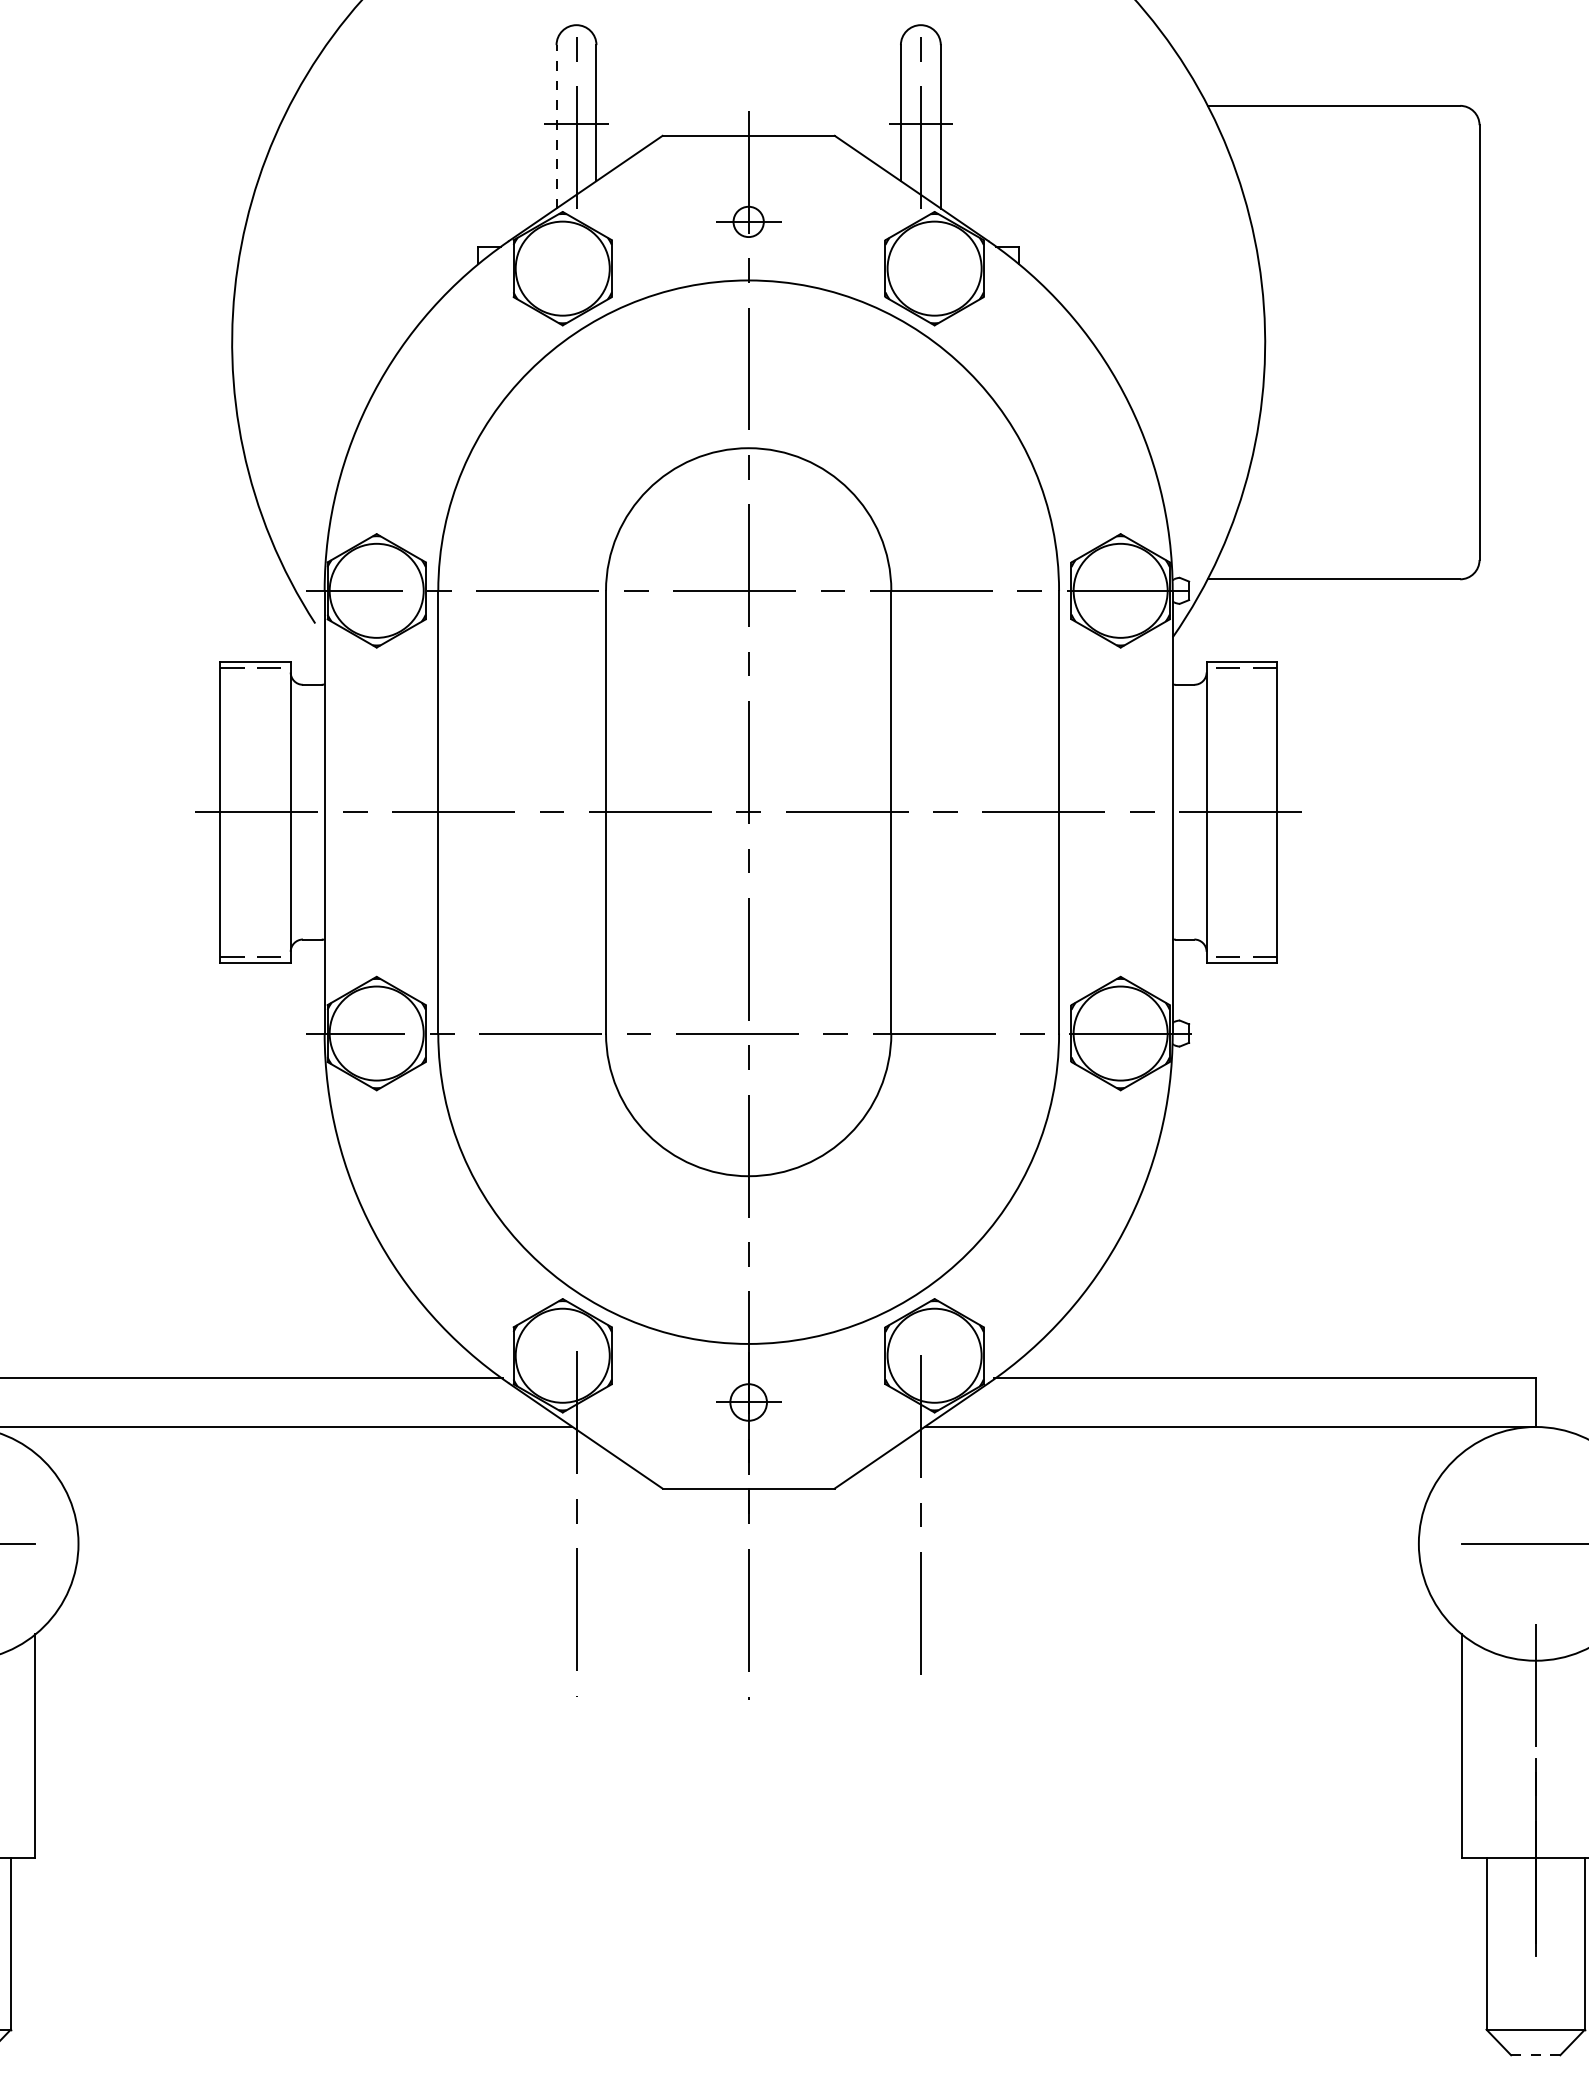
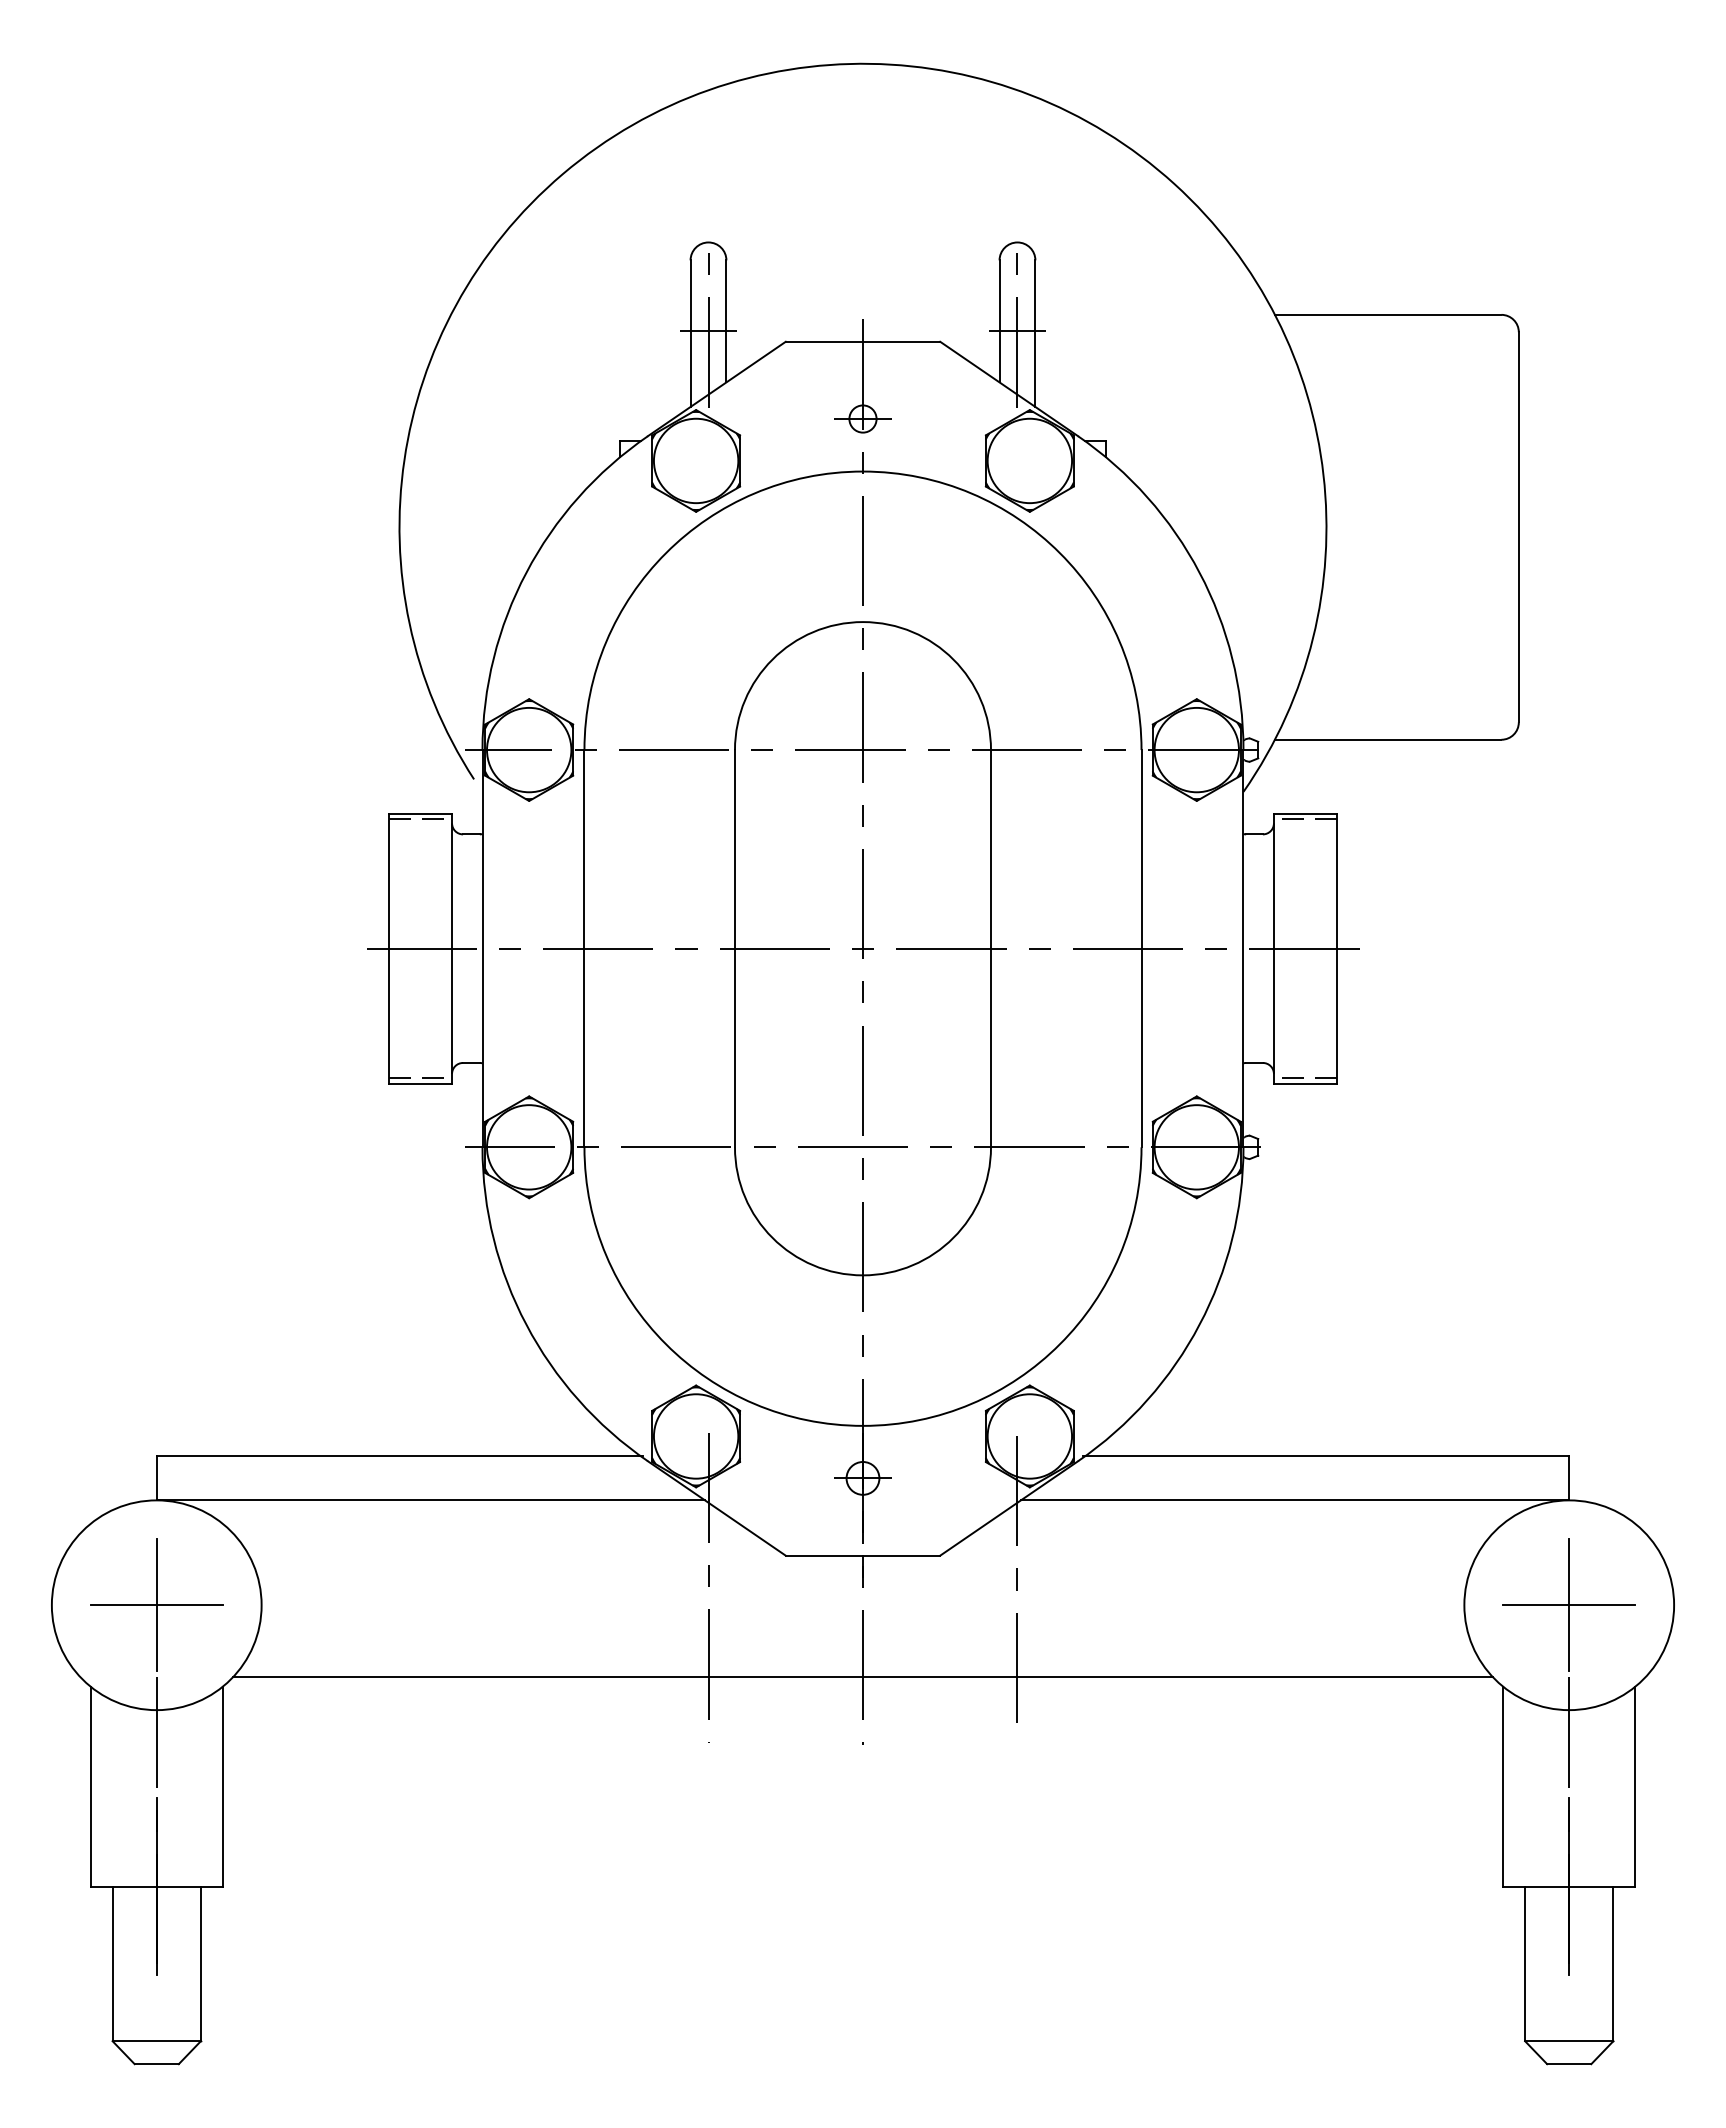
line: (556, 126) -> (690, 333), dashed -> solid
line: (1536, 1544) -> (1569, 1605), added
line: (748, 1624) -> (862, 1677), added
line: (1534, 2055) -> (1568, 2064), dashed -> solid

